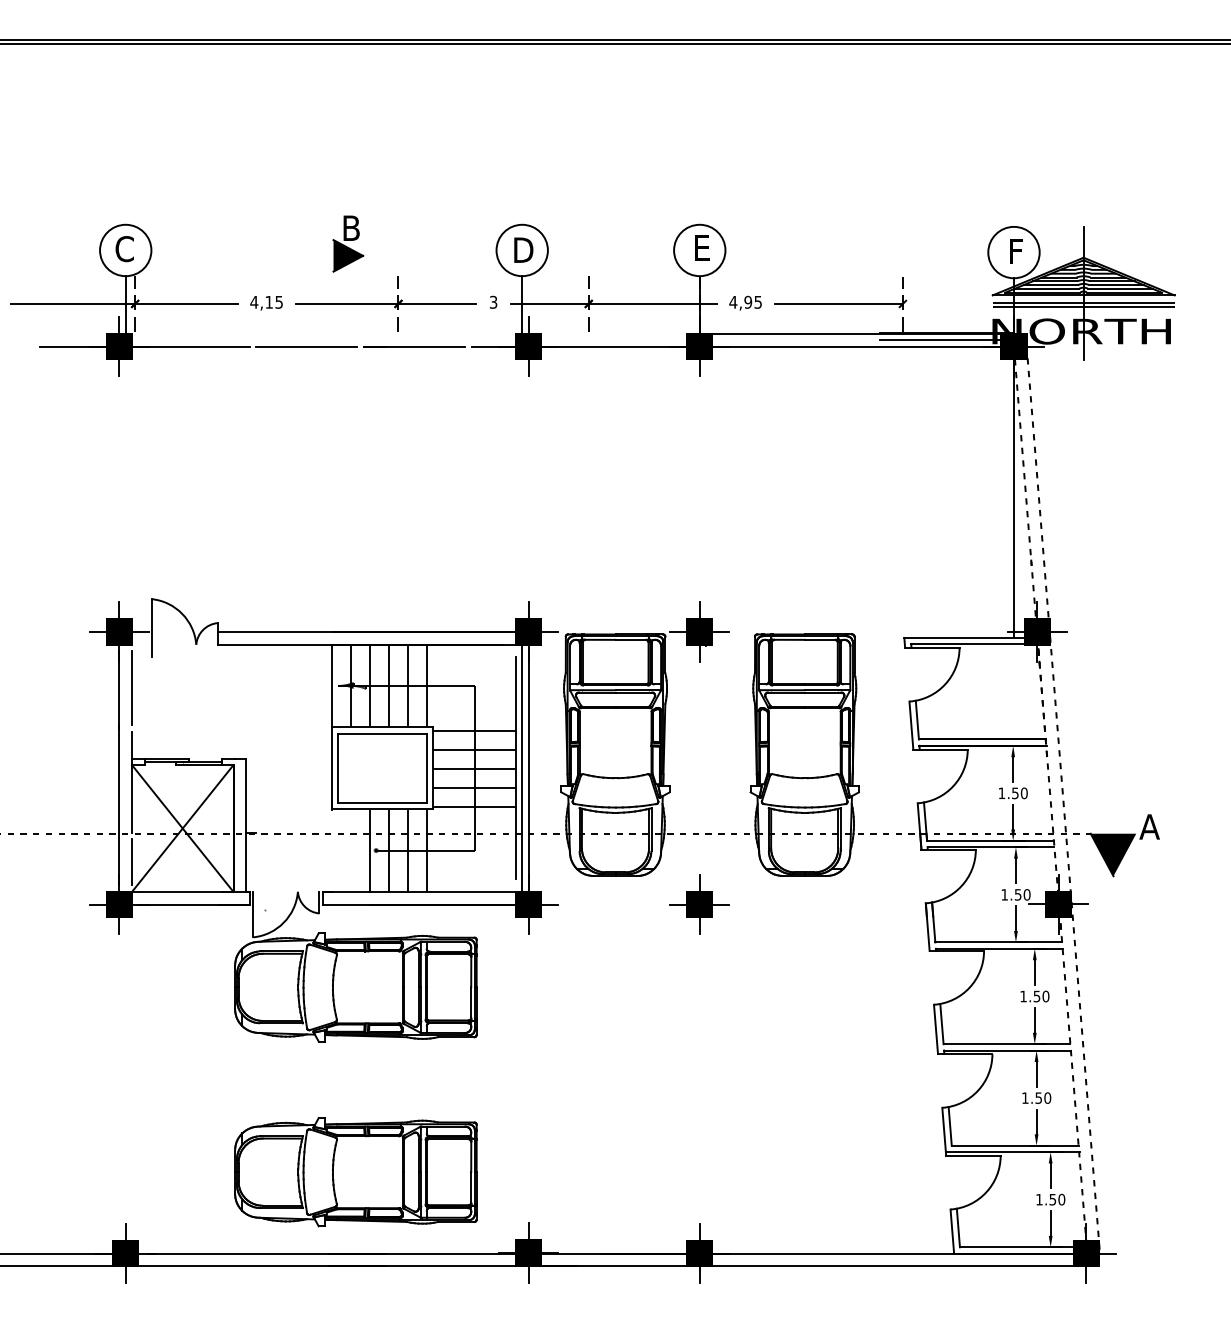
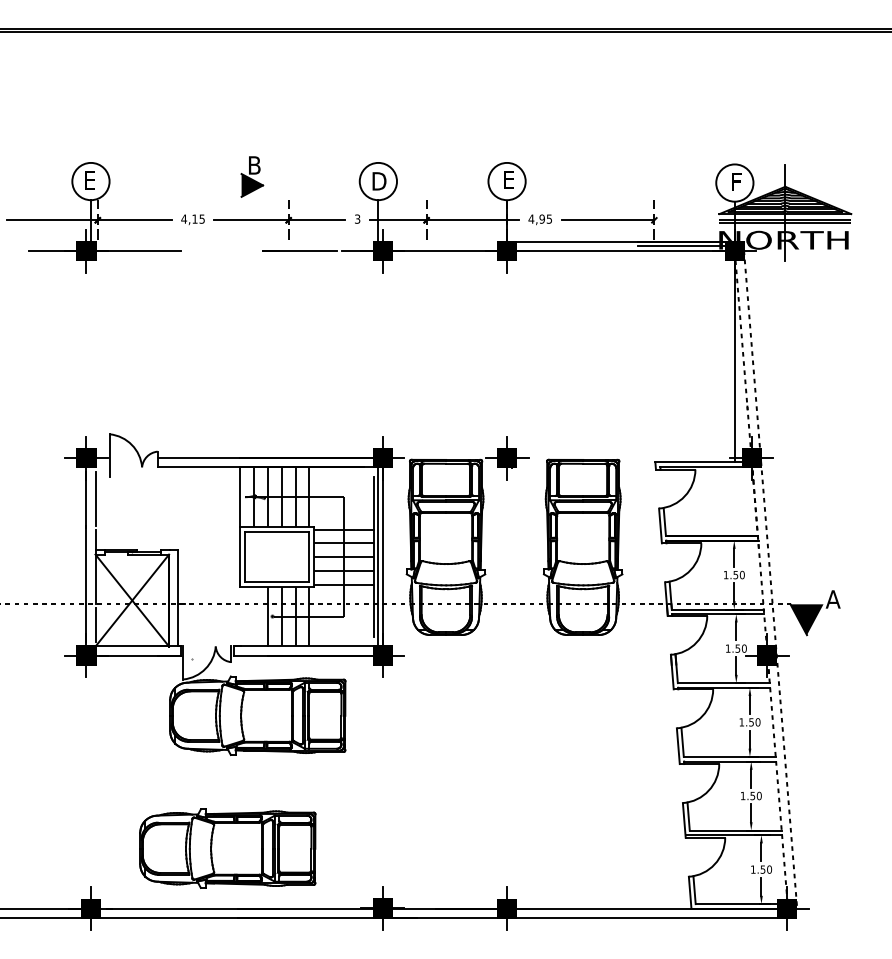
text: (123, 249) -> (89, 180), C -> E
line: (305, 346) -> (221, 251), removed
part: (700, 904) -> (507, 655), removed
part: (355, 1171) -> (227, 848), moved

